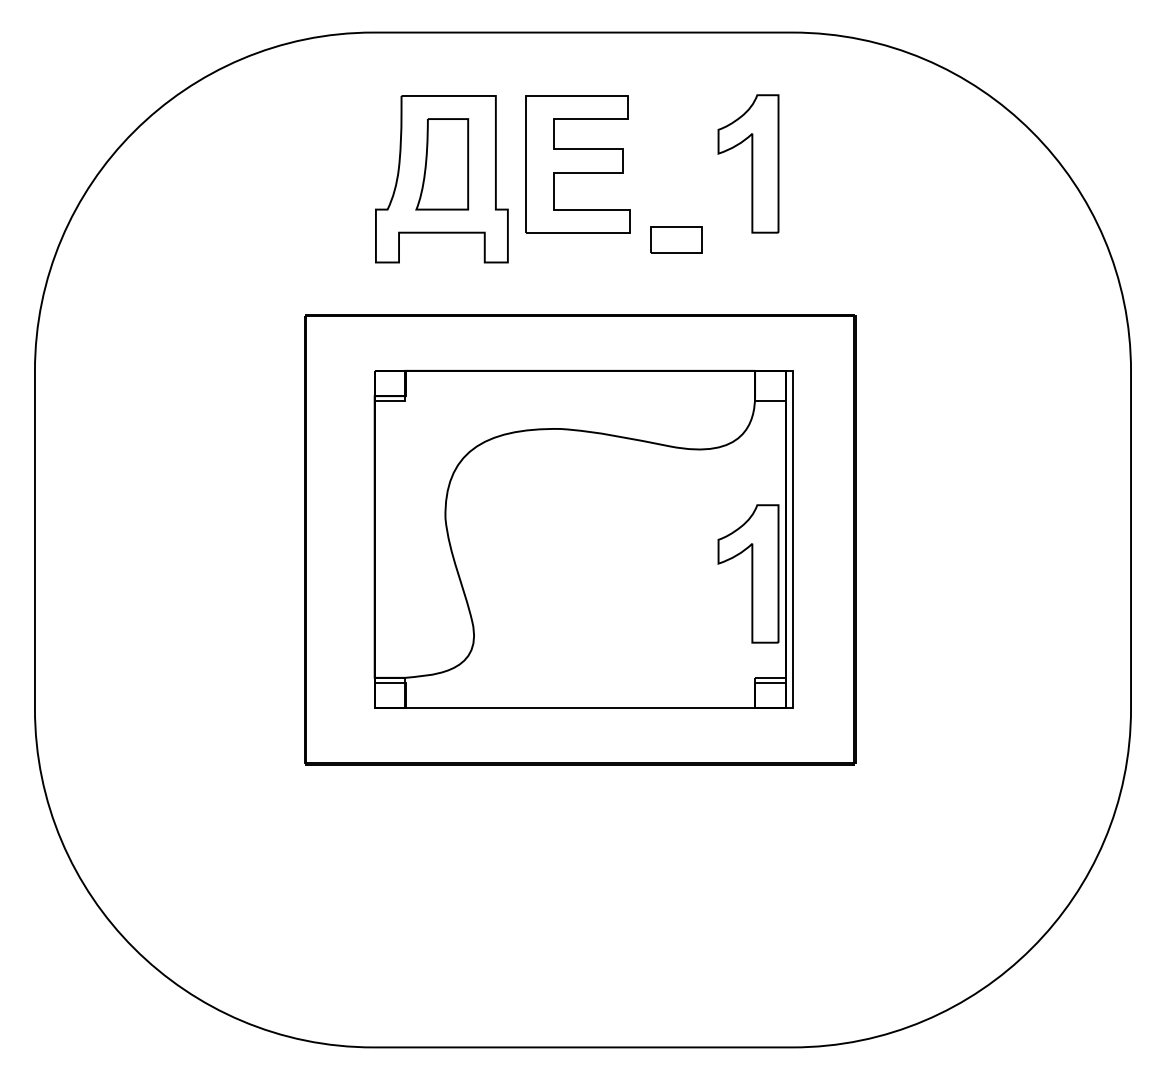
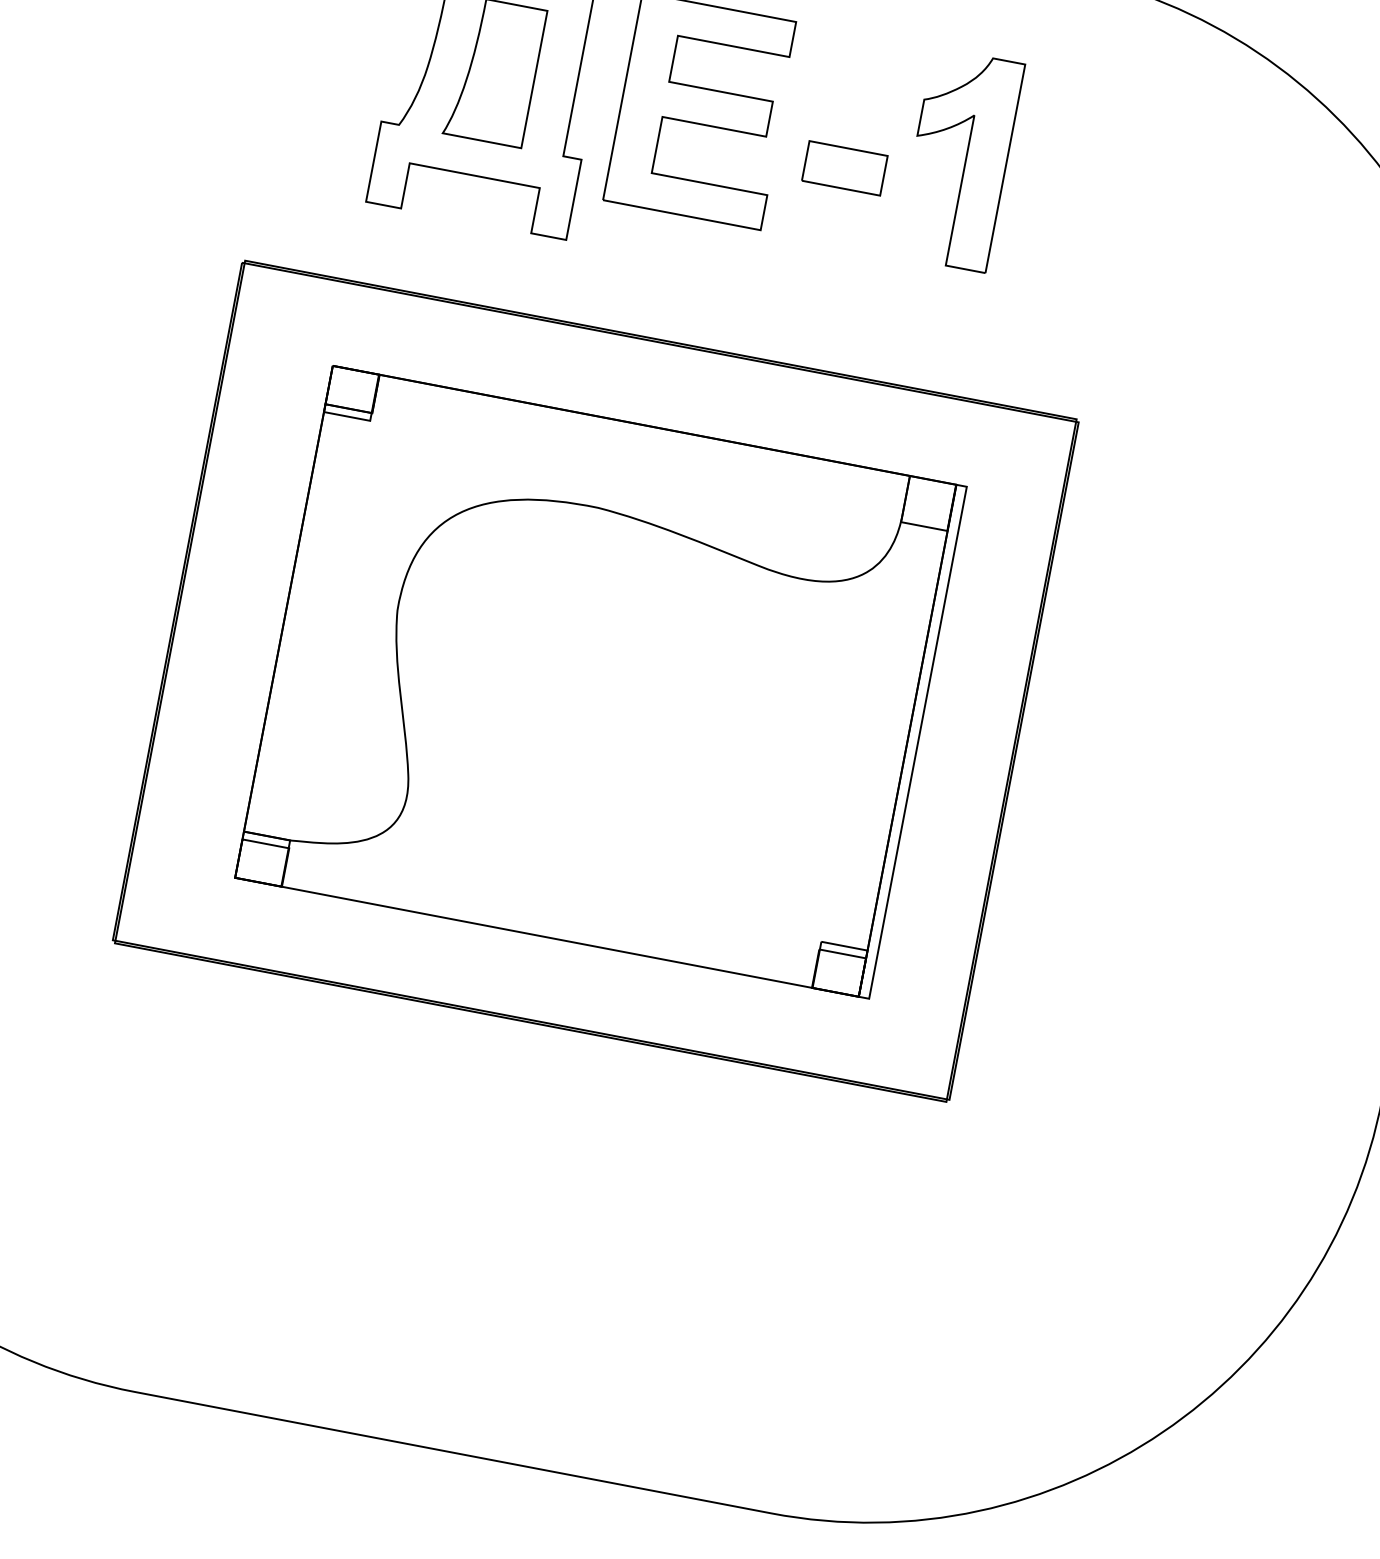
part: (676, 239) -> (845, 167), moved
part: (748, 573) -> (841, 781), removed

